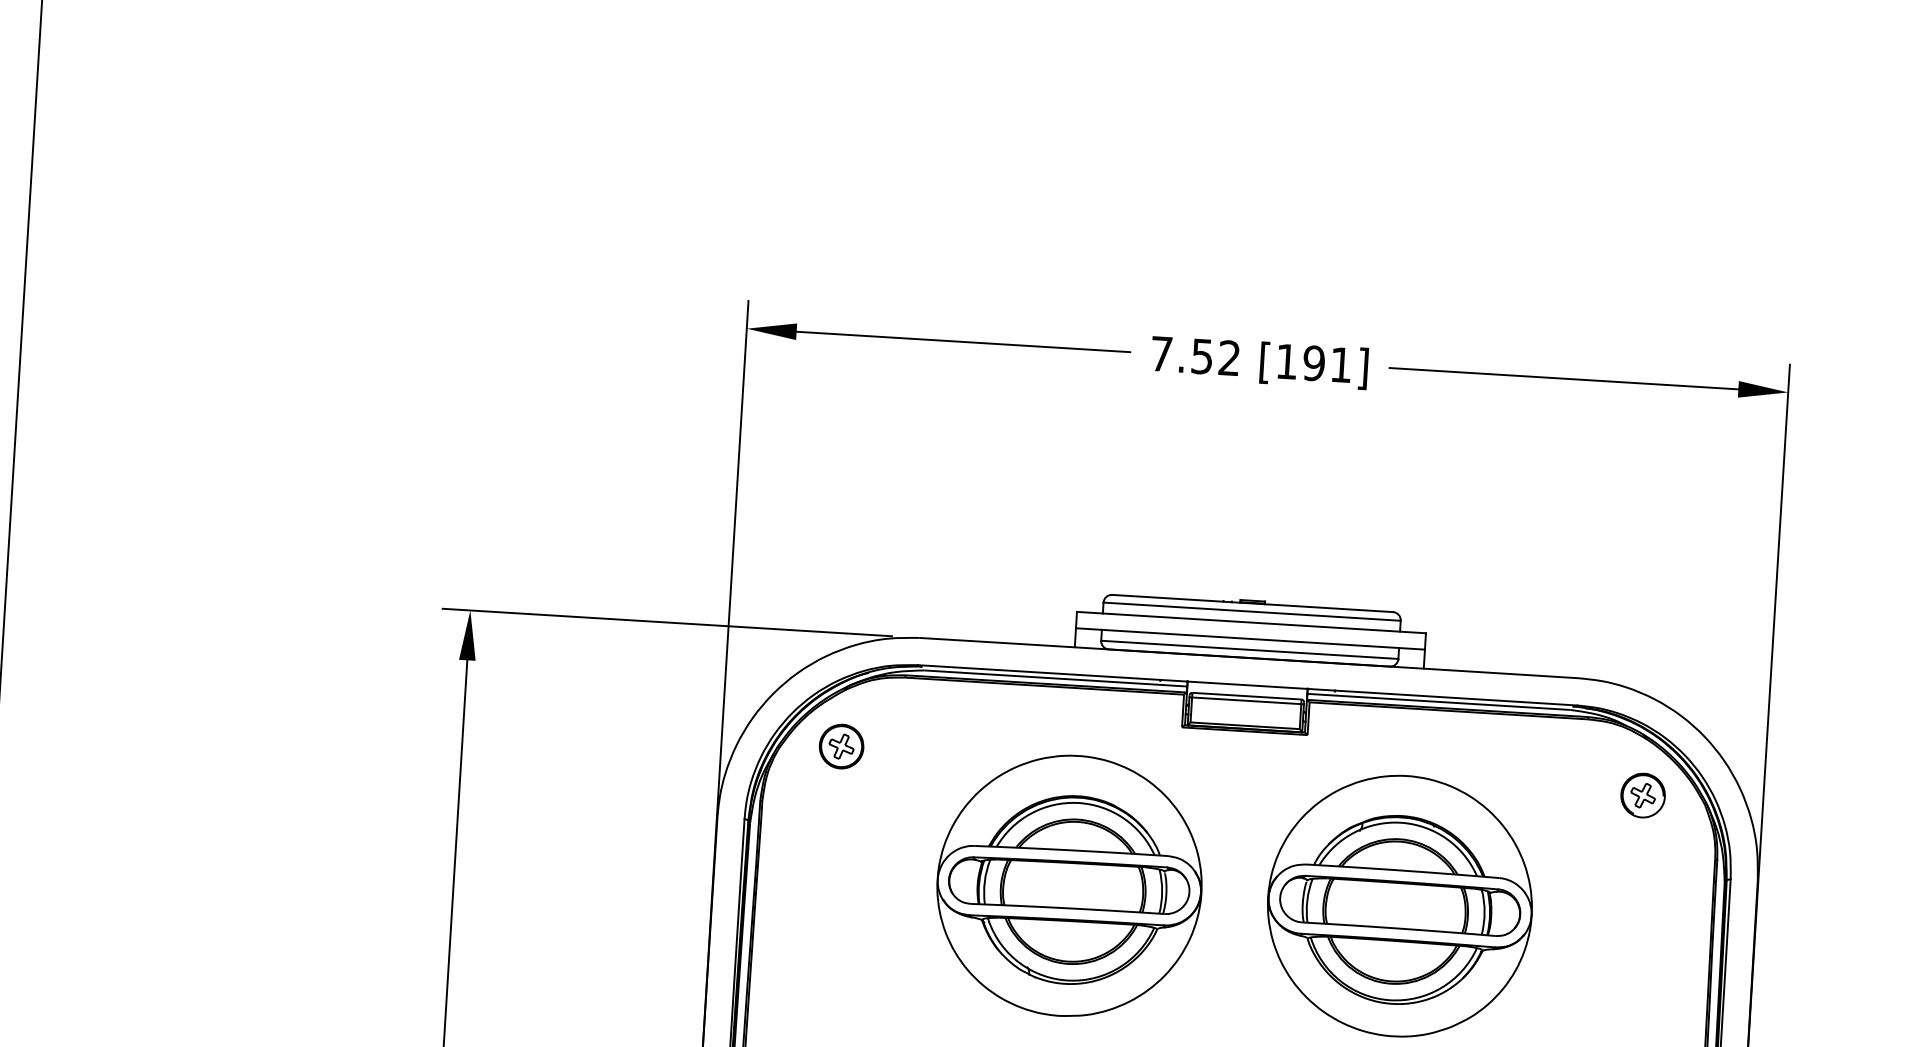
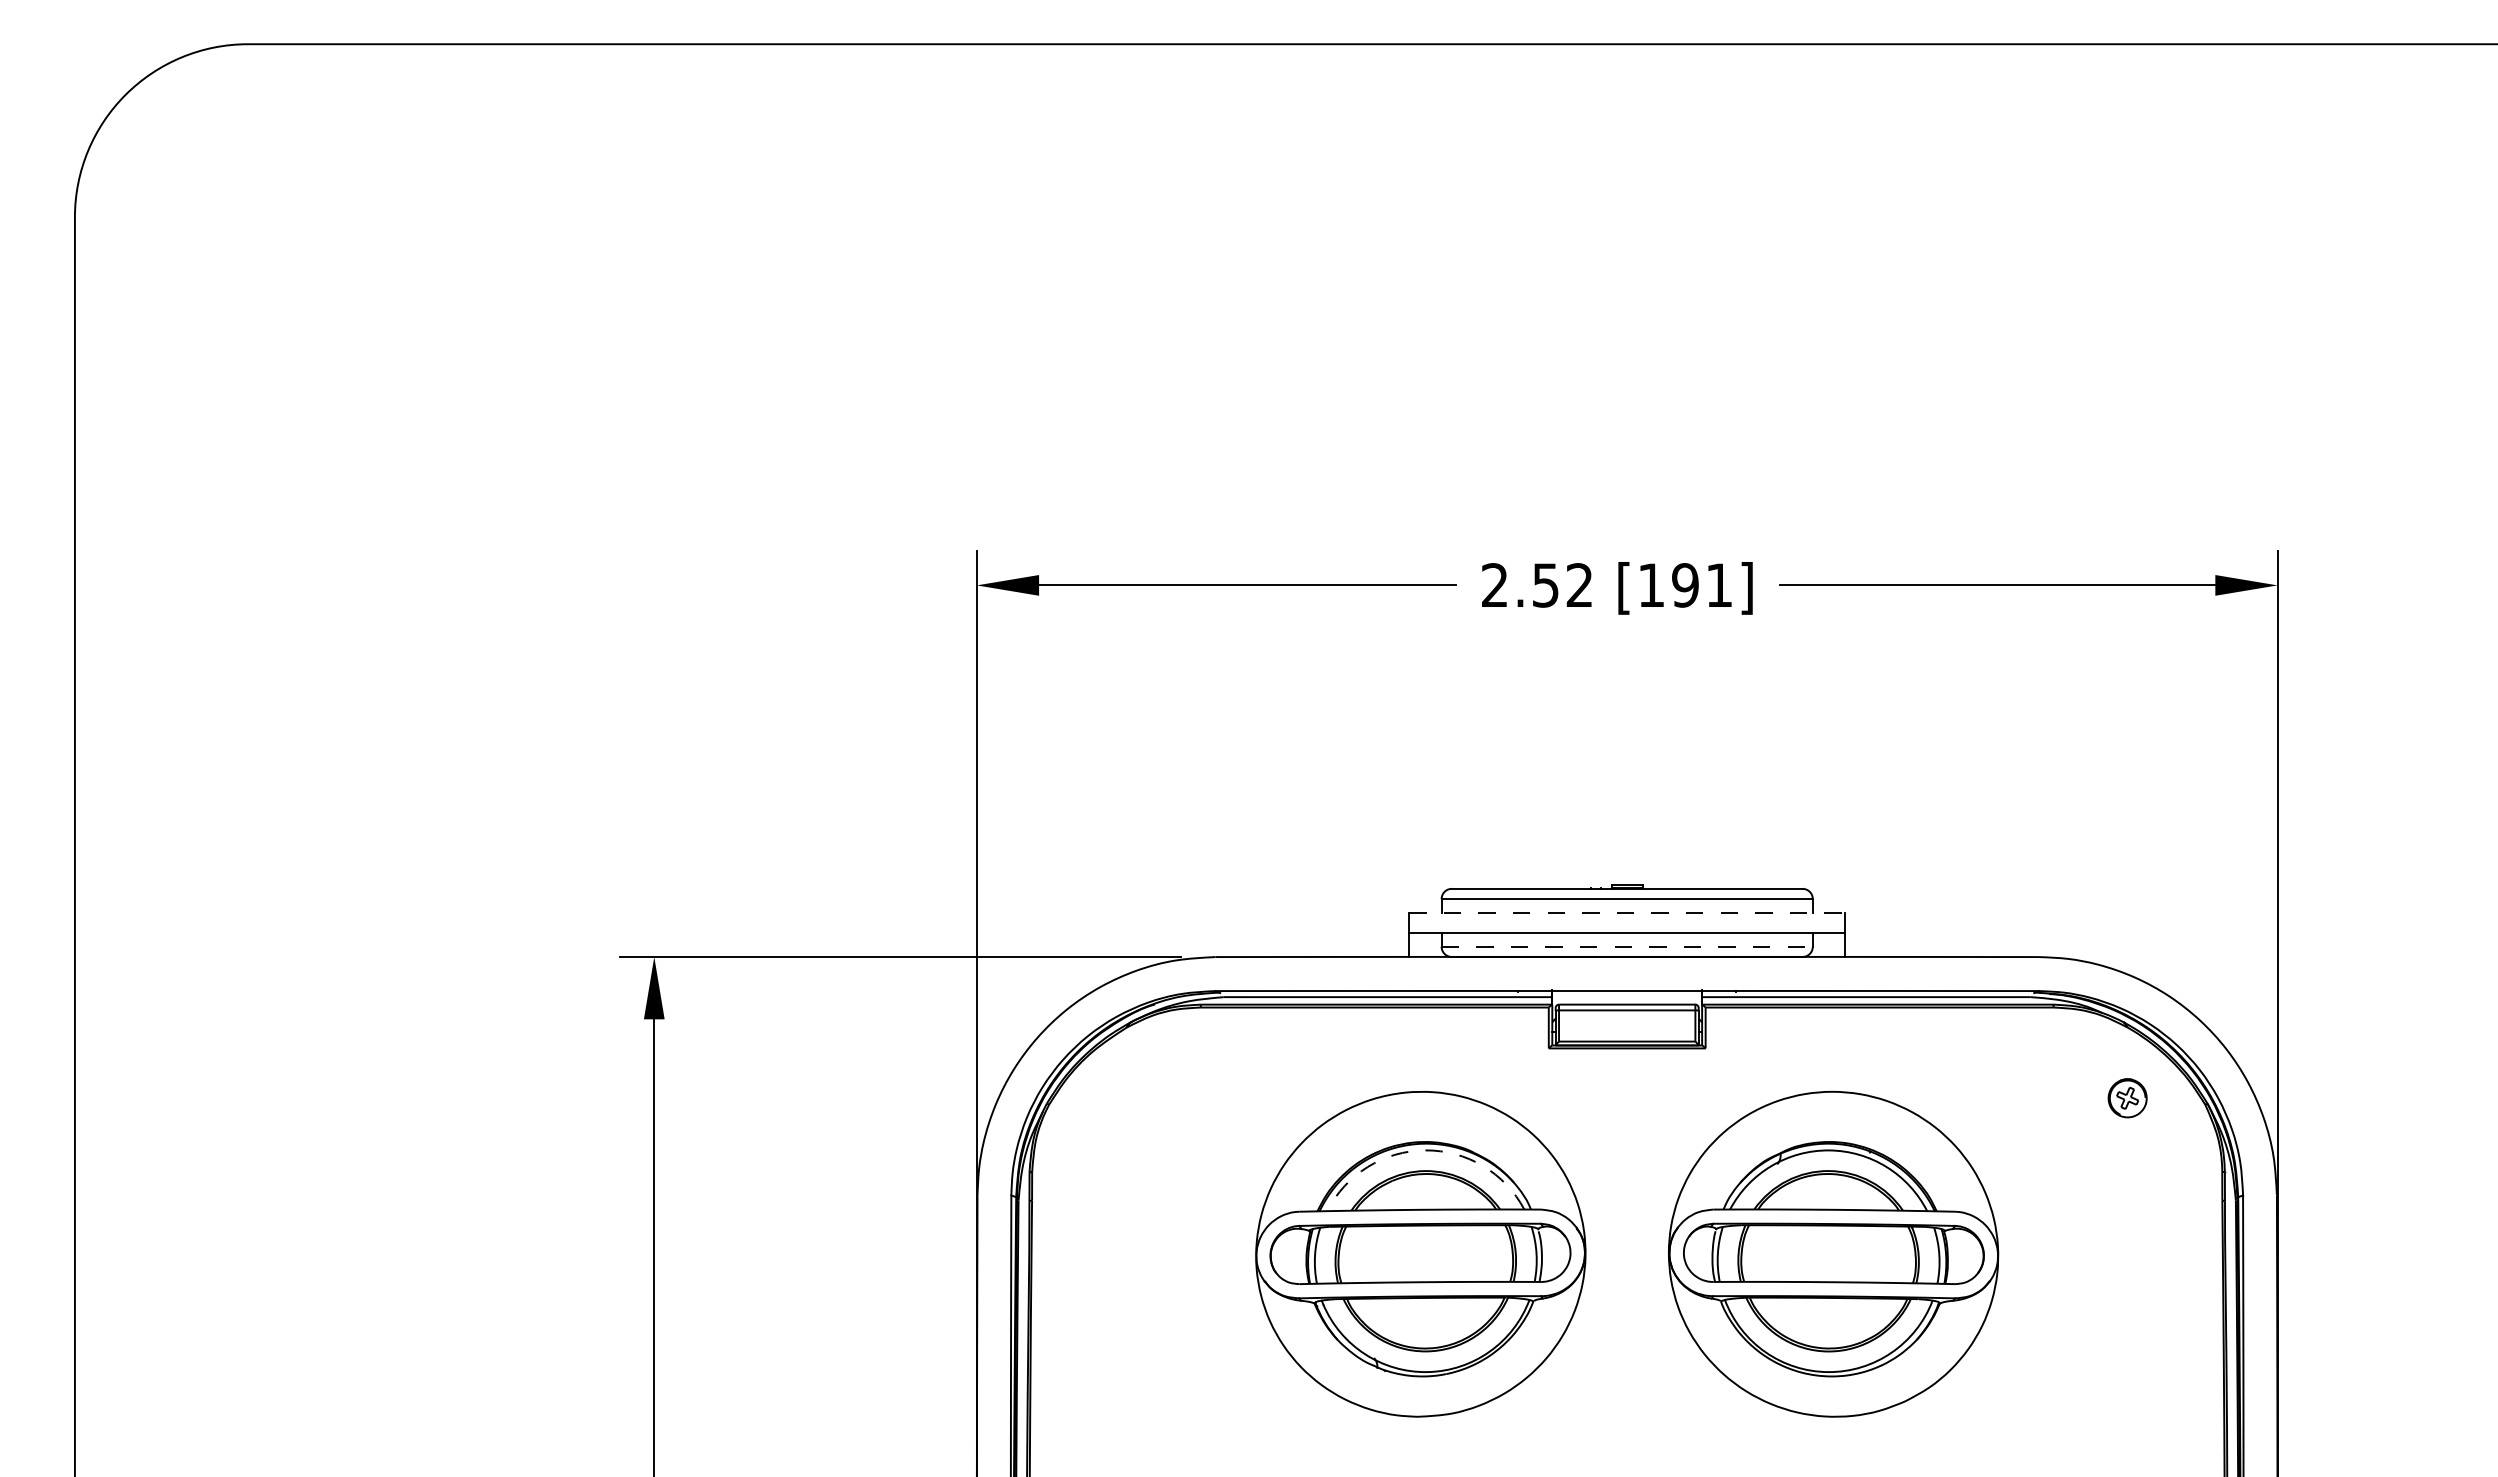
text: (1161, 353) -> (1494, 584), 7.52 -> 2.52
line: (1251, 622) -> (1627, 912), solid -> dashed
line: (1250, 649) -> (1627, 946), solid -> dashed
part: (841, 746) -> (1126, 1098), removed
part: (1642, 795) -> (2127, 1098), size x0.7
arc: (1078, 803) -> (1425, 1150), solid -> dashed

